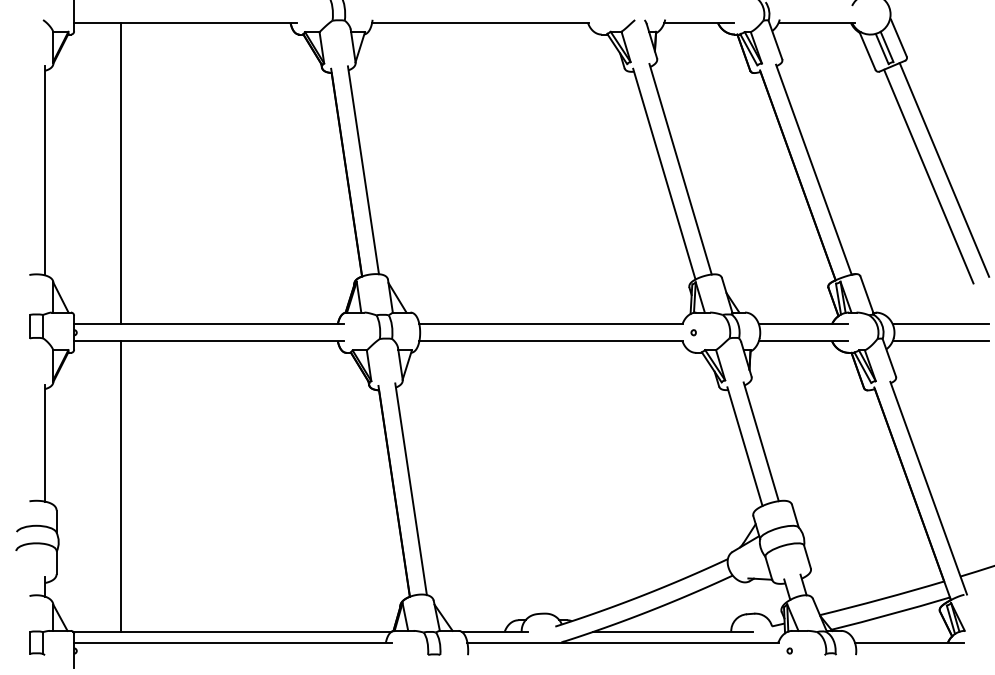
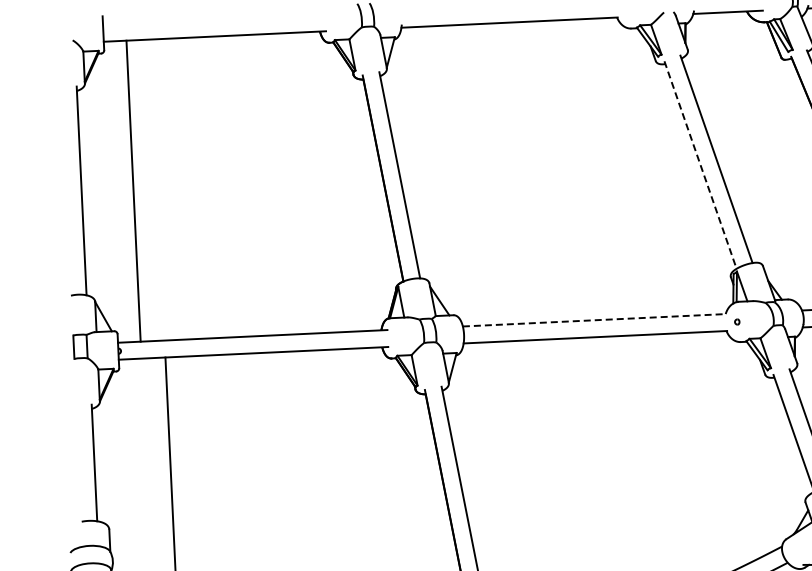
line: (120, 173) -> (133, 191), moved
line: (664, 174) -> (700, 165), solid -> dashed
line: (551, 324) -> (594, 320), solid -> dashed

